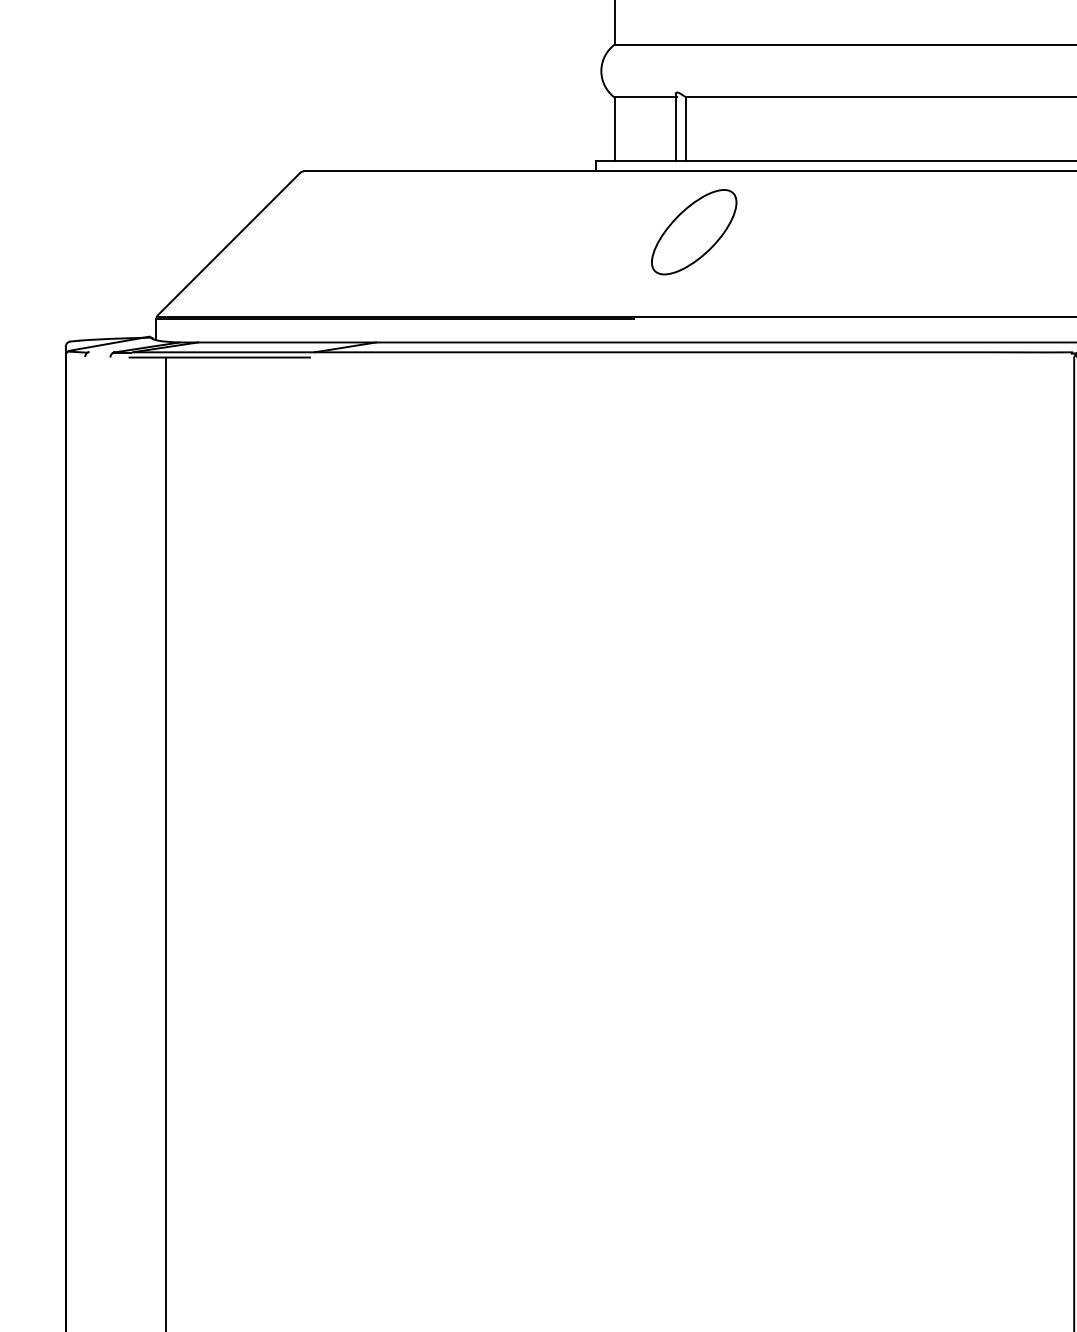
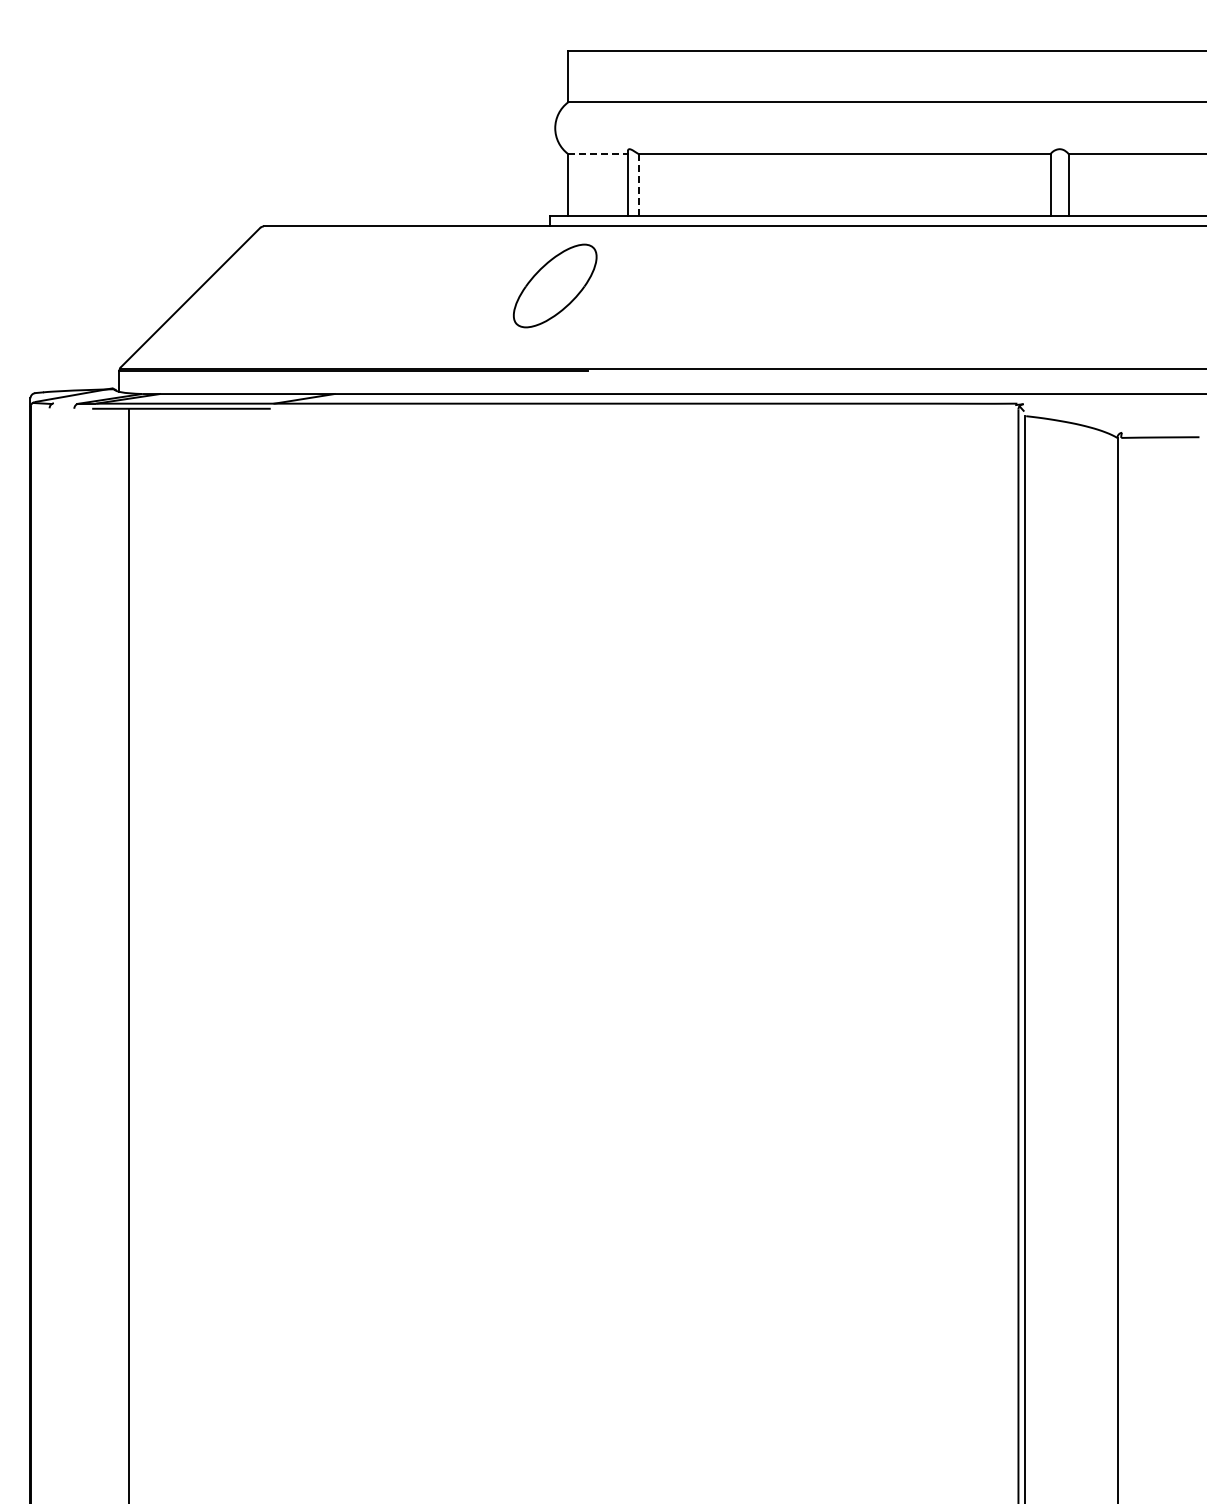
line: (645, 97) -> (598, 154), solid -> dashed
line: (686, 128) -> (638, 184), solid -> dashed
part: (694, 231) -> (555, 285), moved

